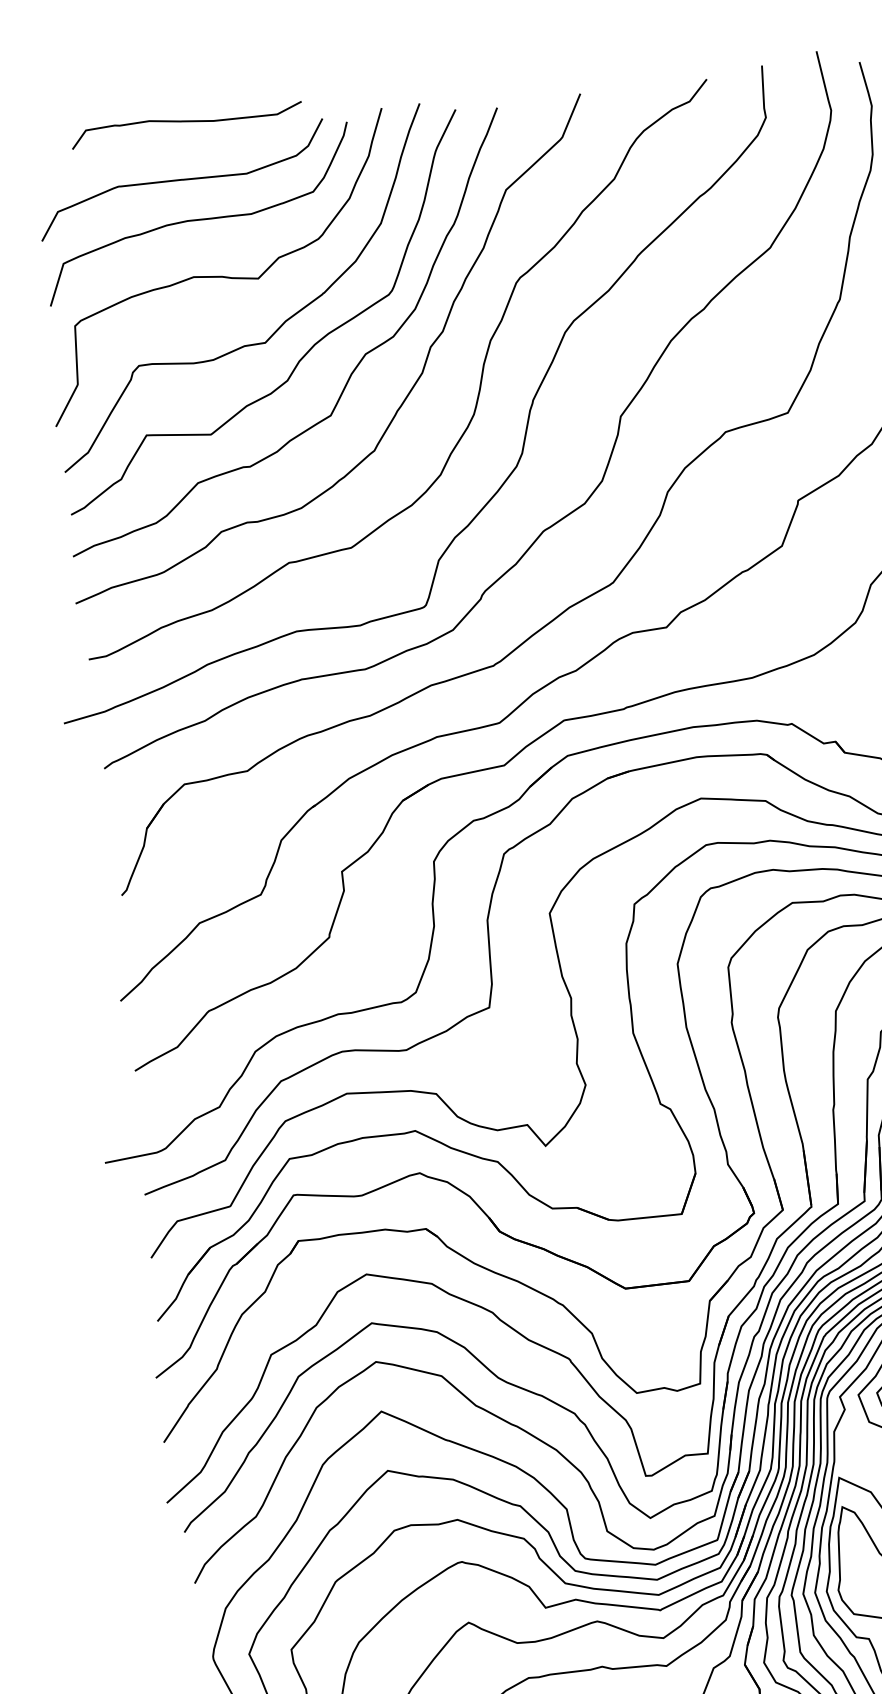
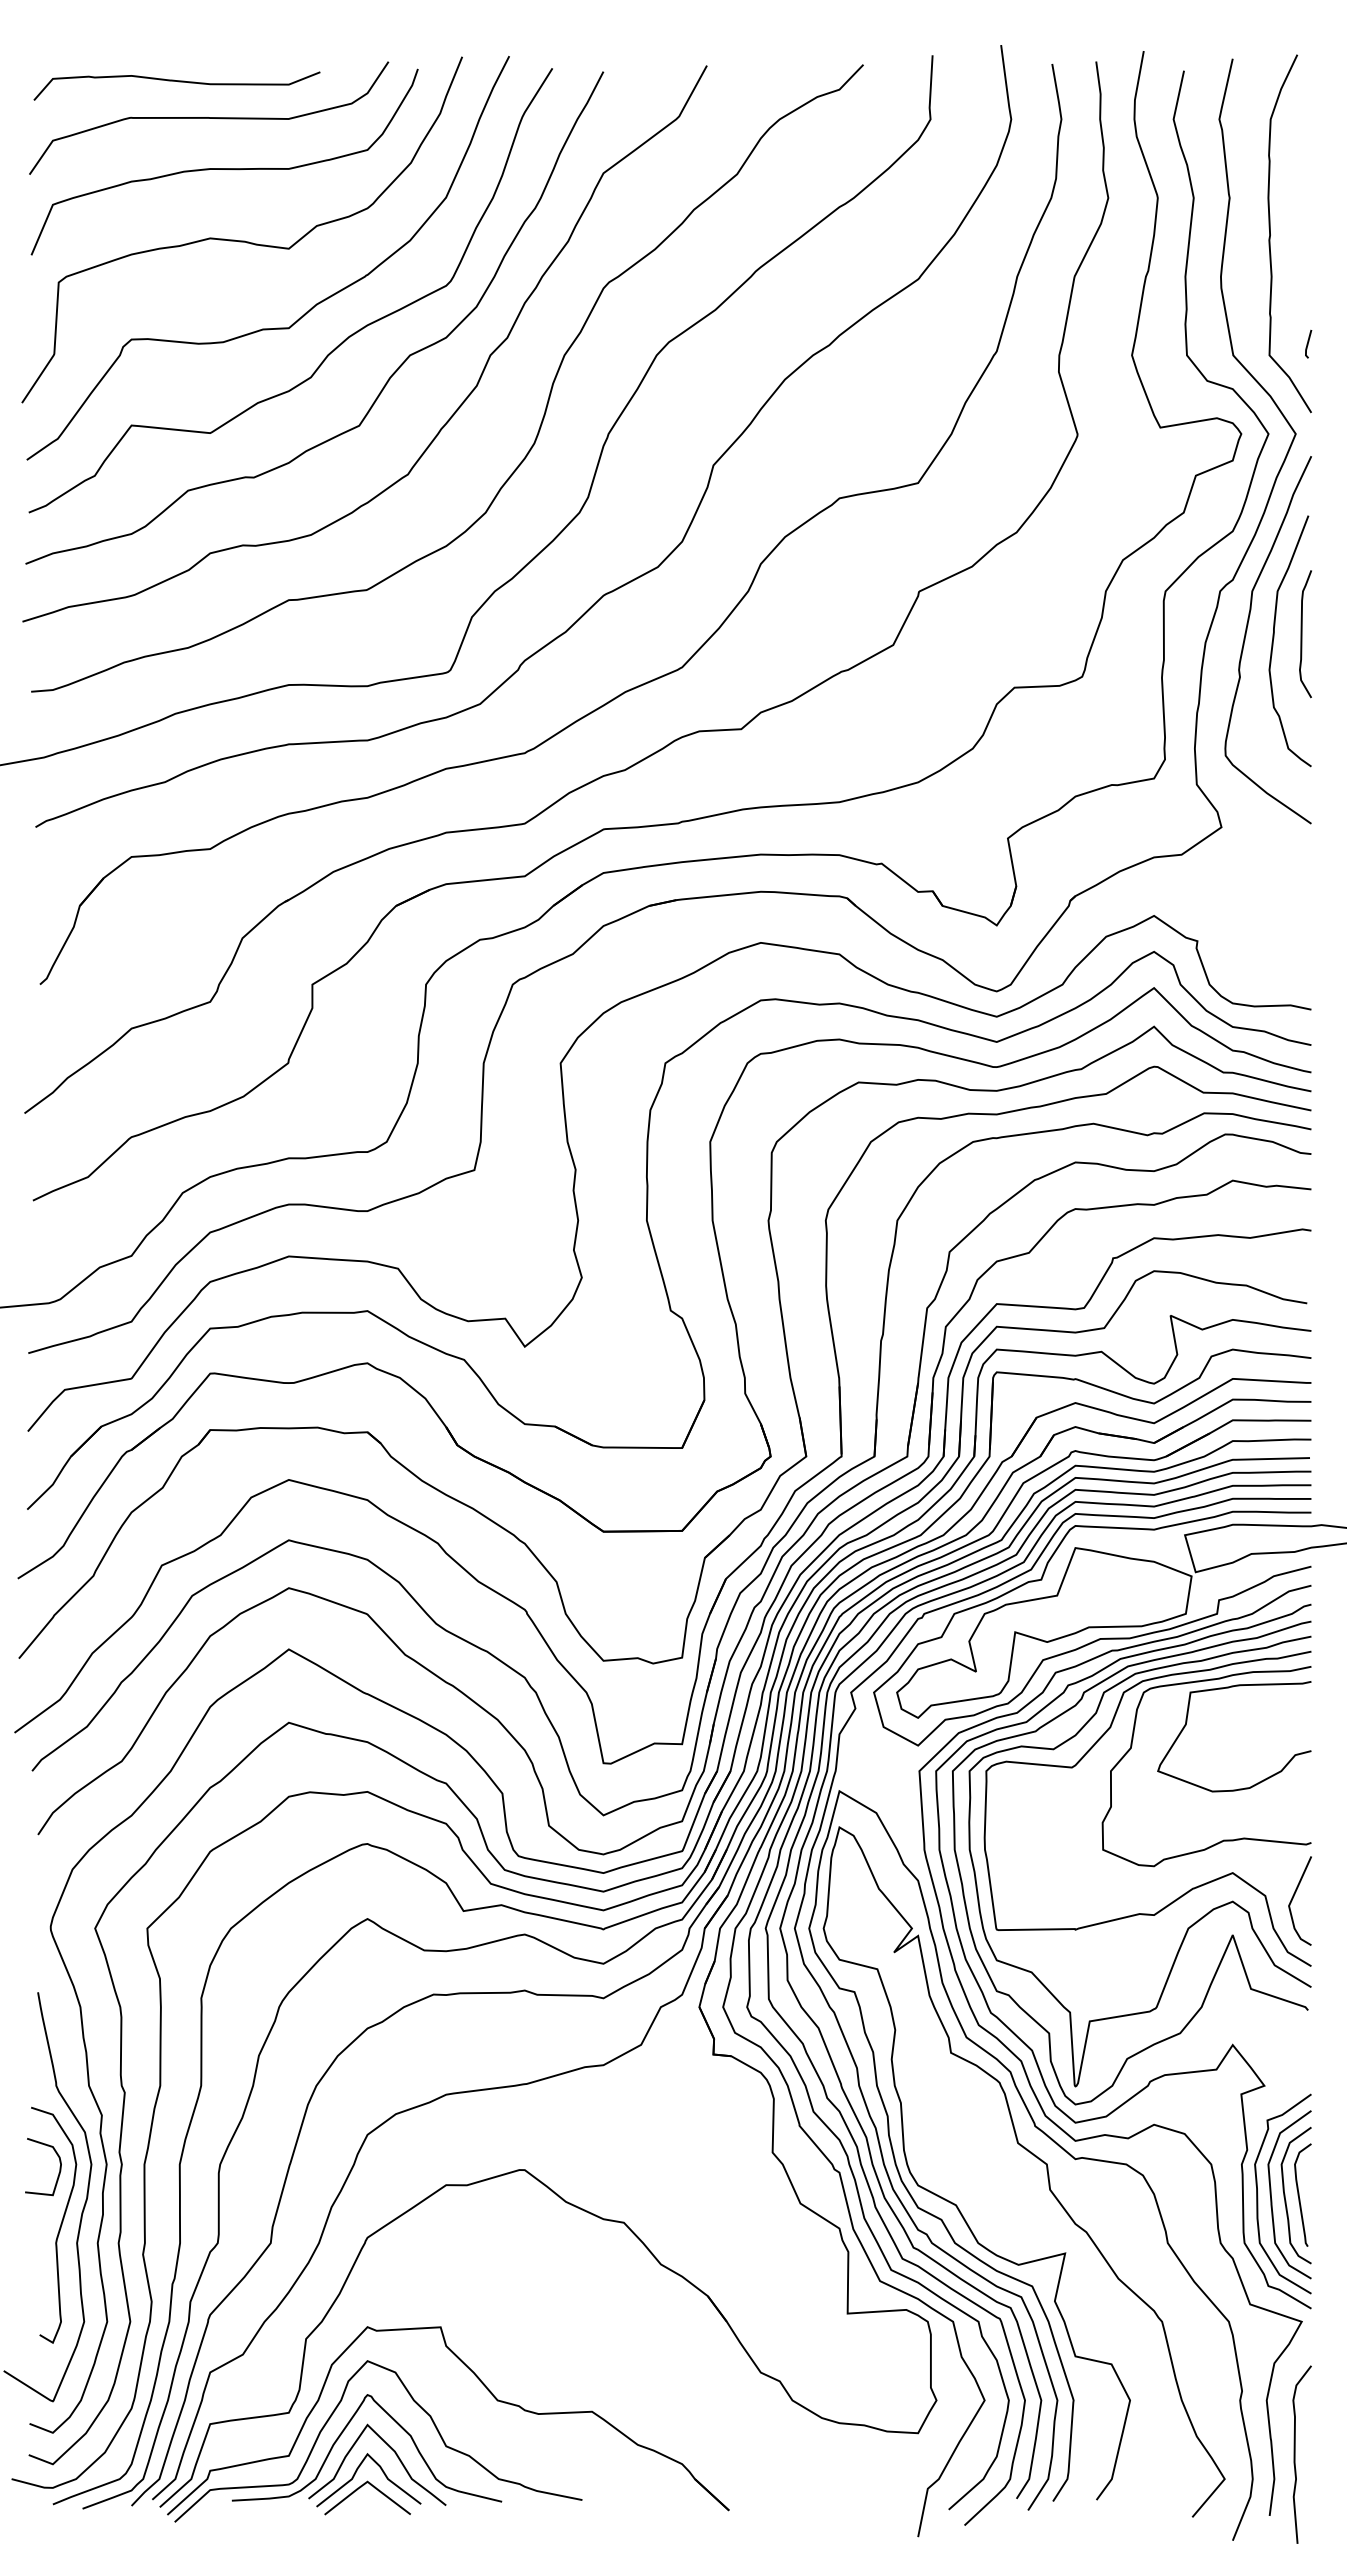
curve: (187, 122) -> (178, 82), moved

